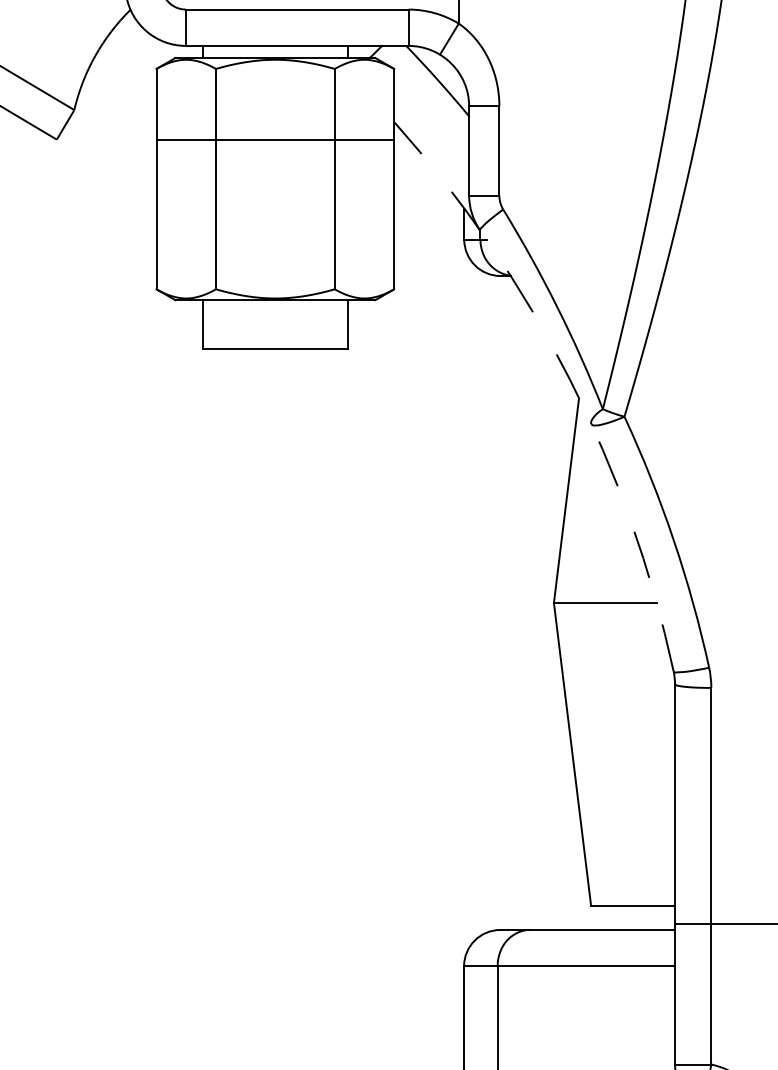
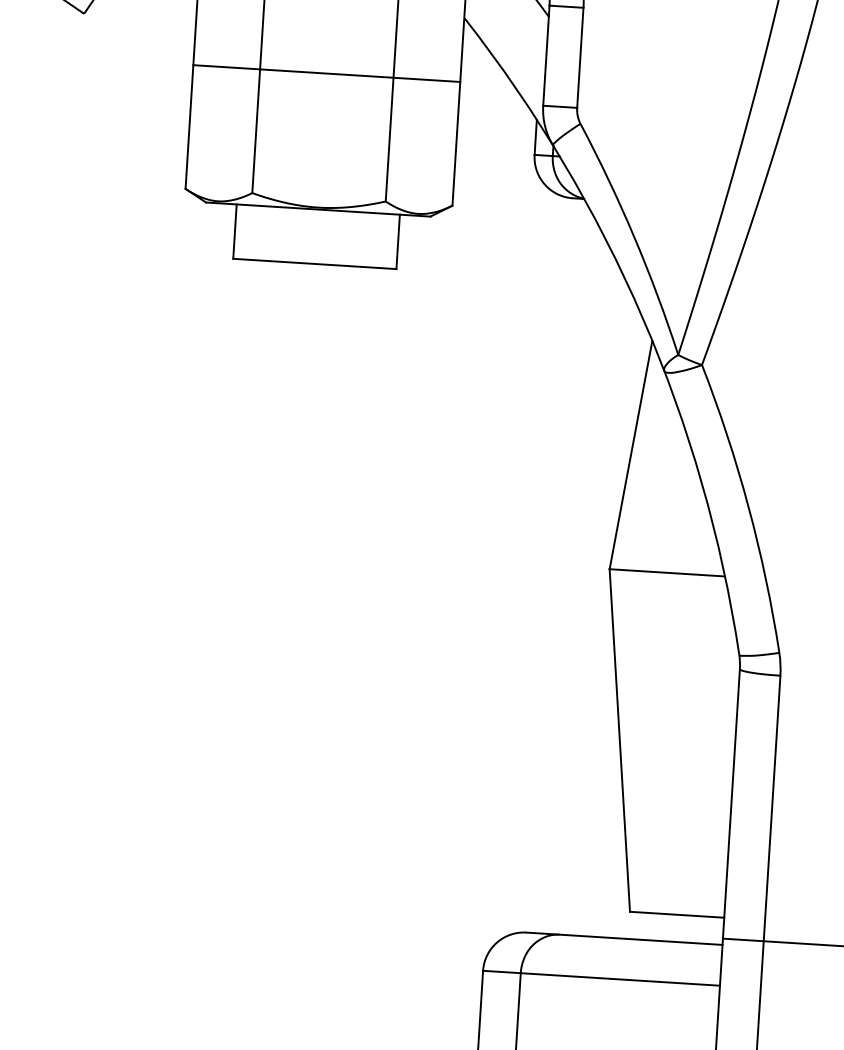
line: (275, 140) -> (326, 74), moved
arc: (569, 378) -> (642, 318), dashed -> solid

